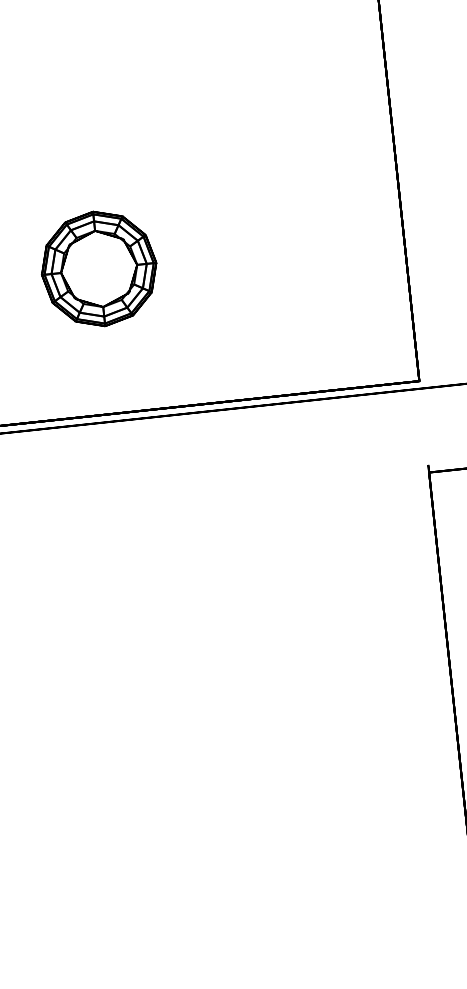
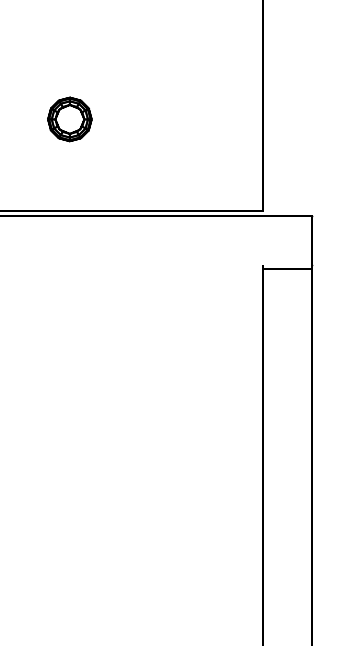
part: (98, 269) -> (69, 119), size x0.6

